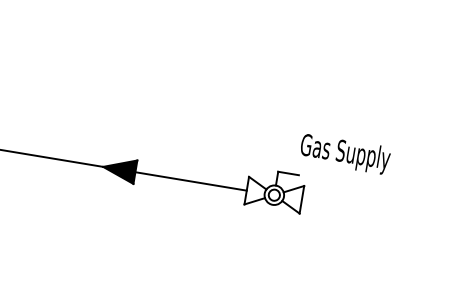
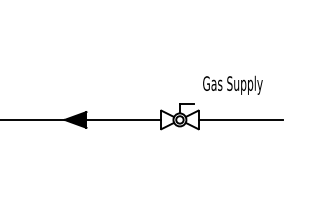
text: (344, 152) -> (232, 84), moved
line: (364, 209) -> (240, 119), added

